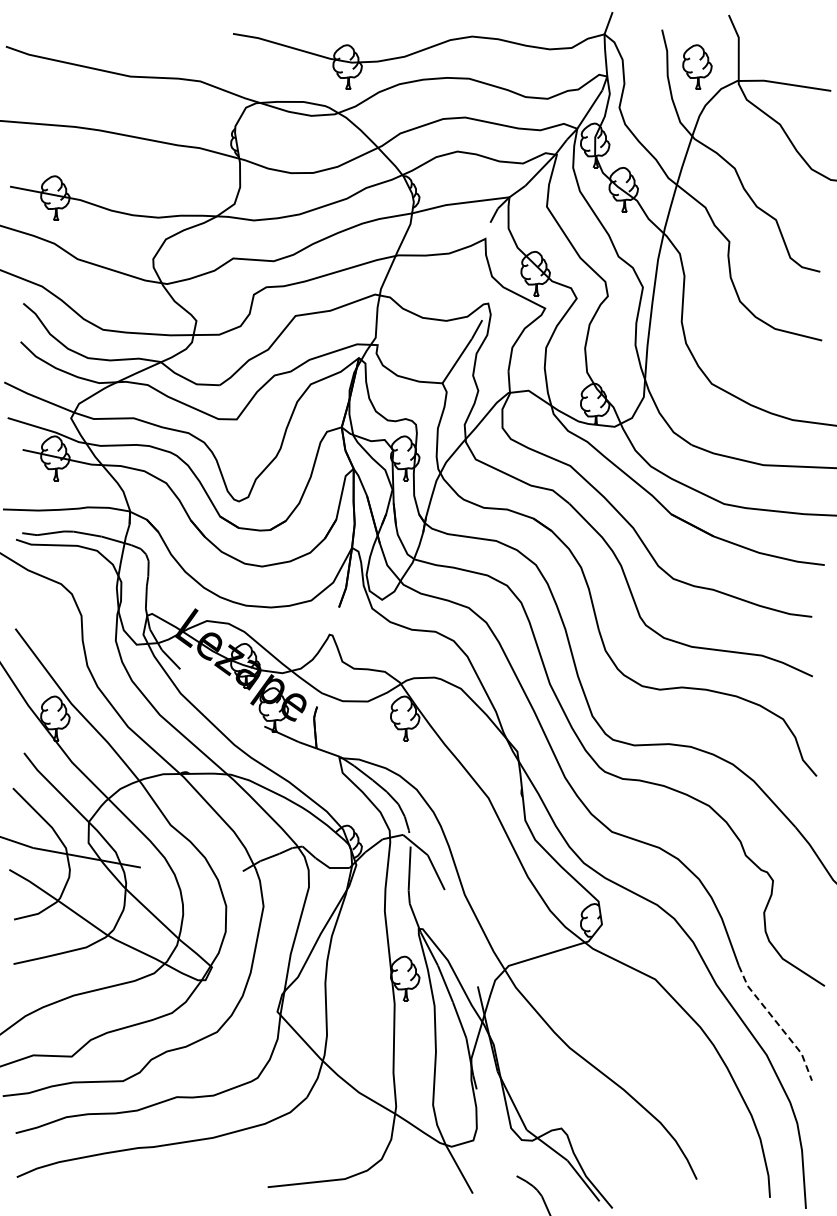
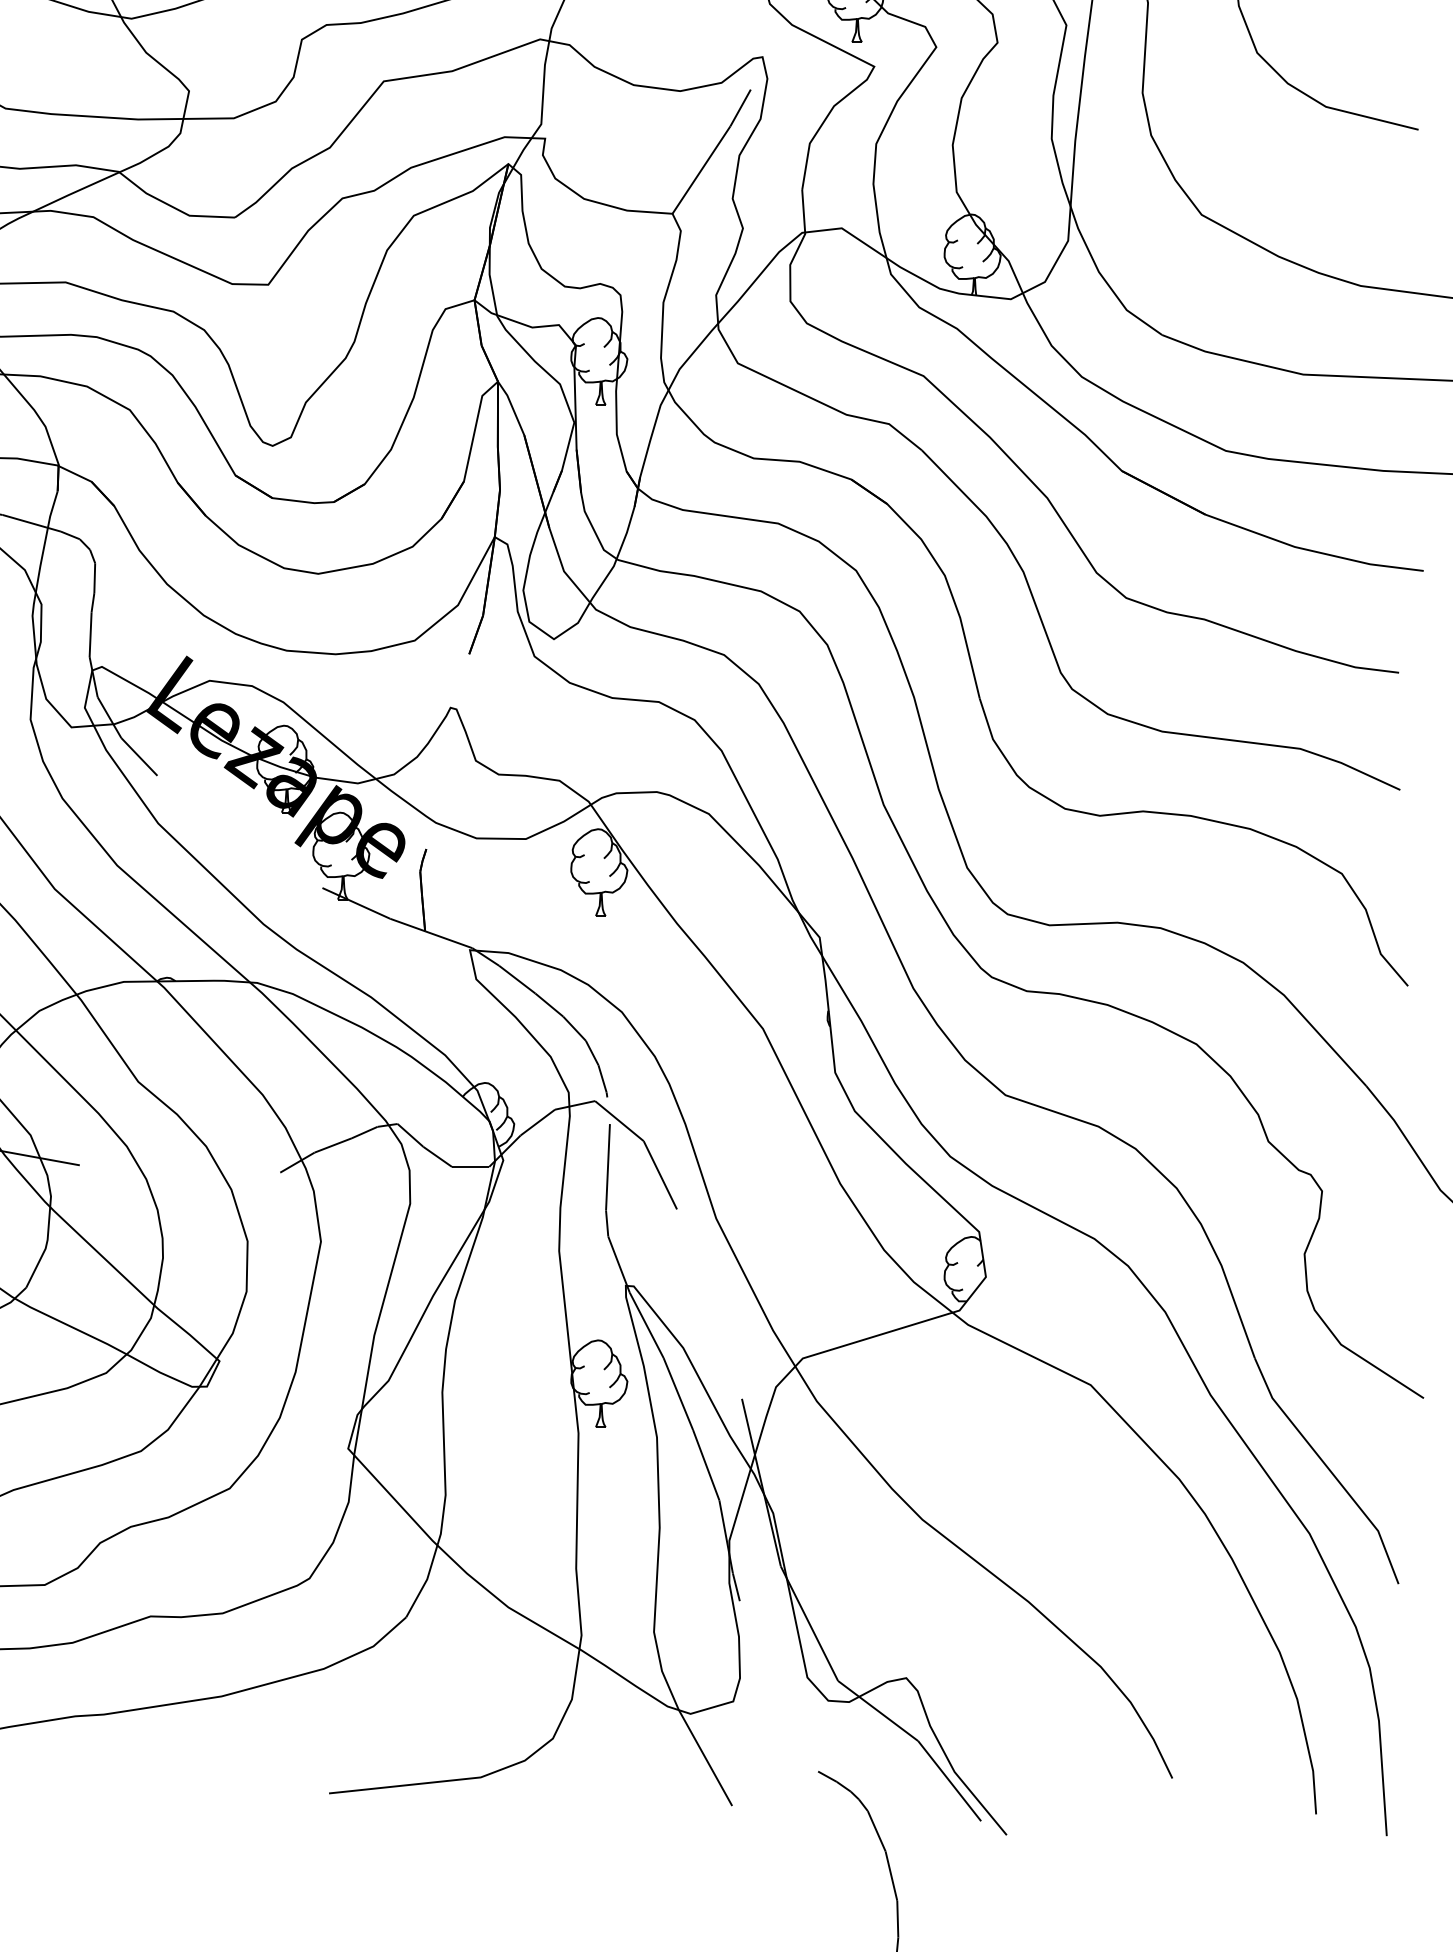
line: (776, 1022) -> (1328, 1469), dashed -> solid

